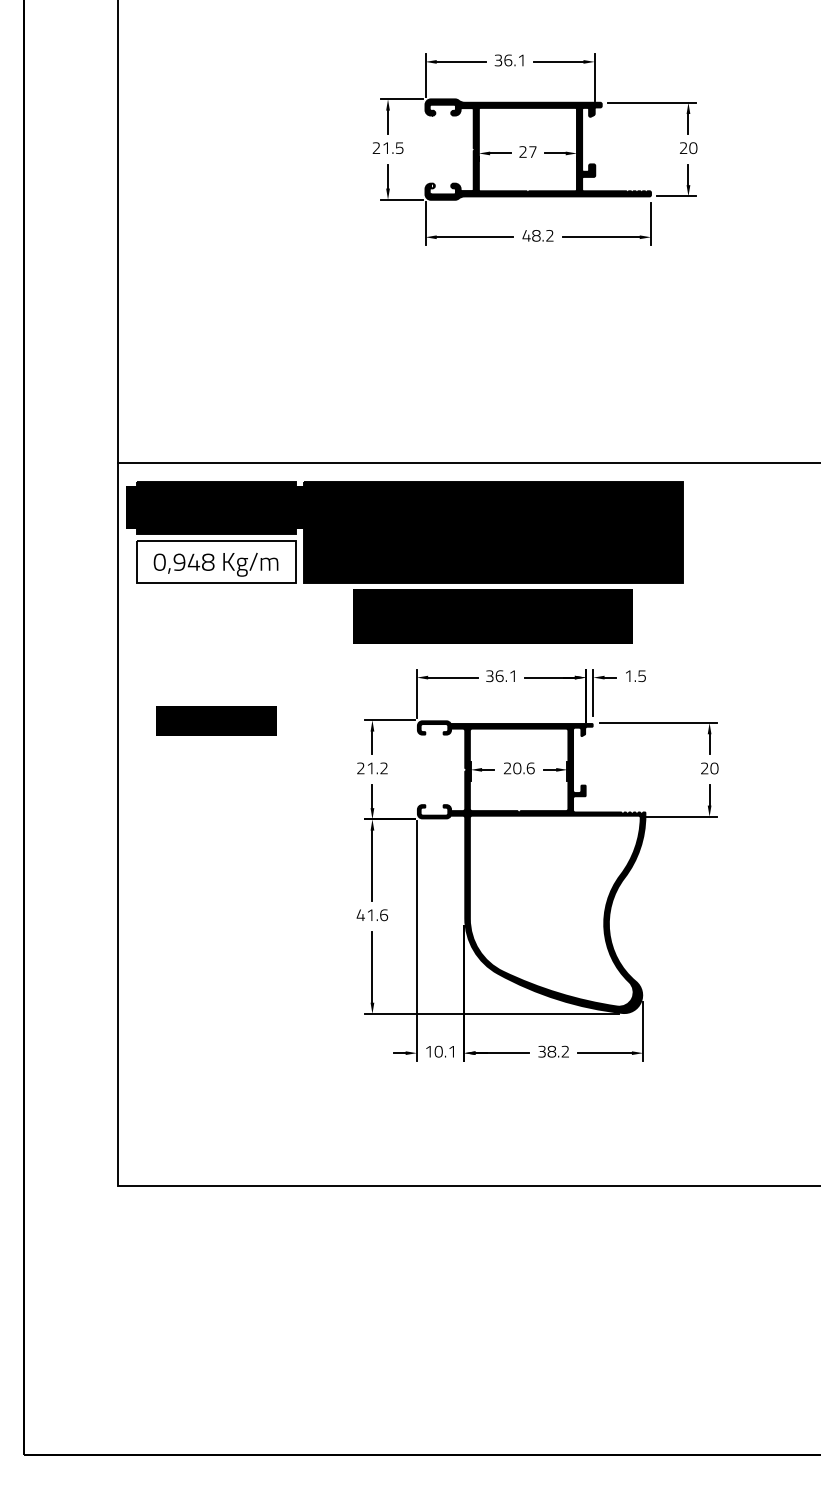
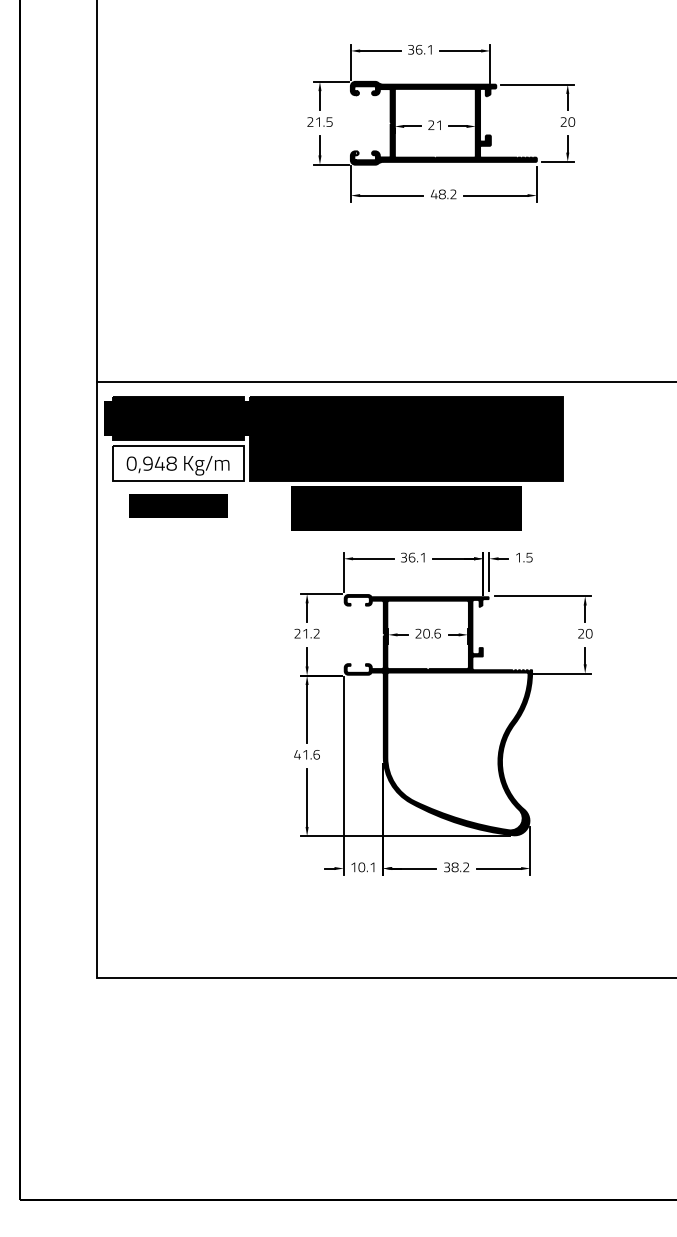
text: (532, 151) -> (439, 124), 27 -> 21
text: (216, 720) -> (178, 505), moved

